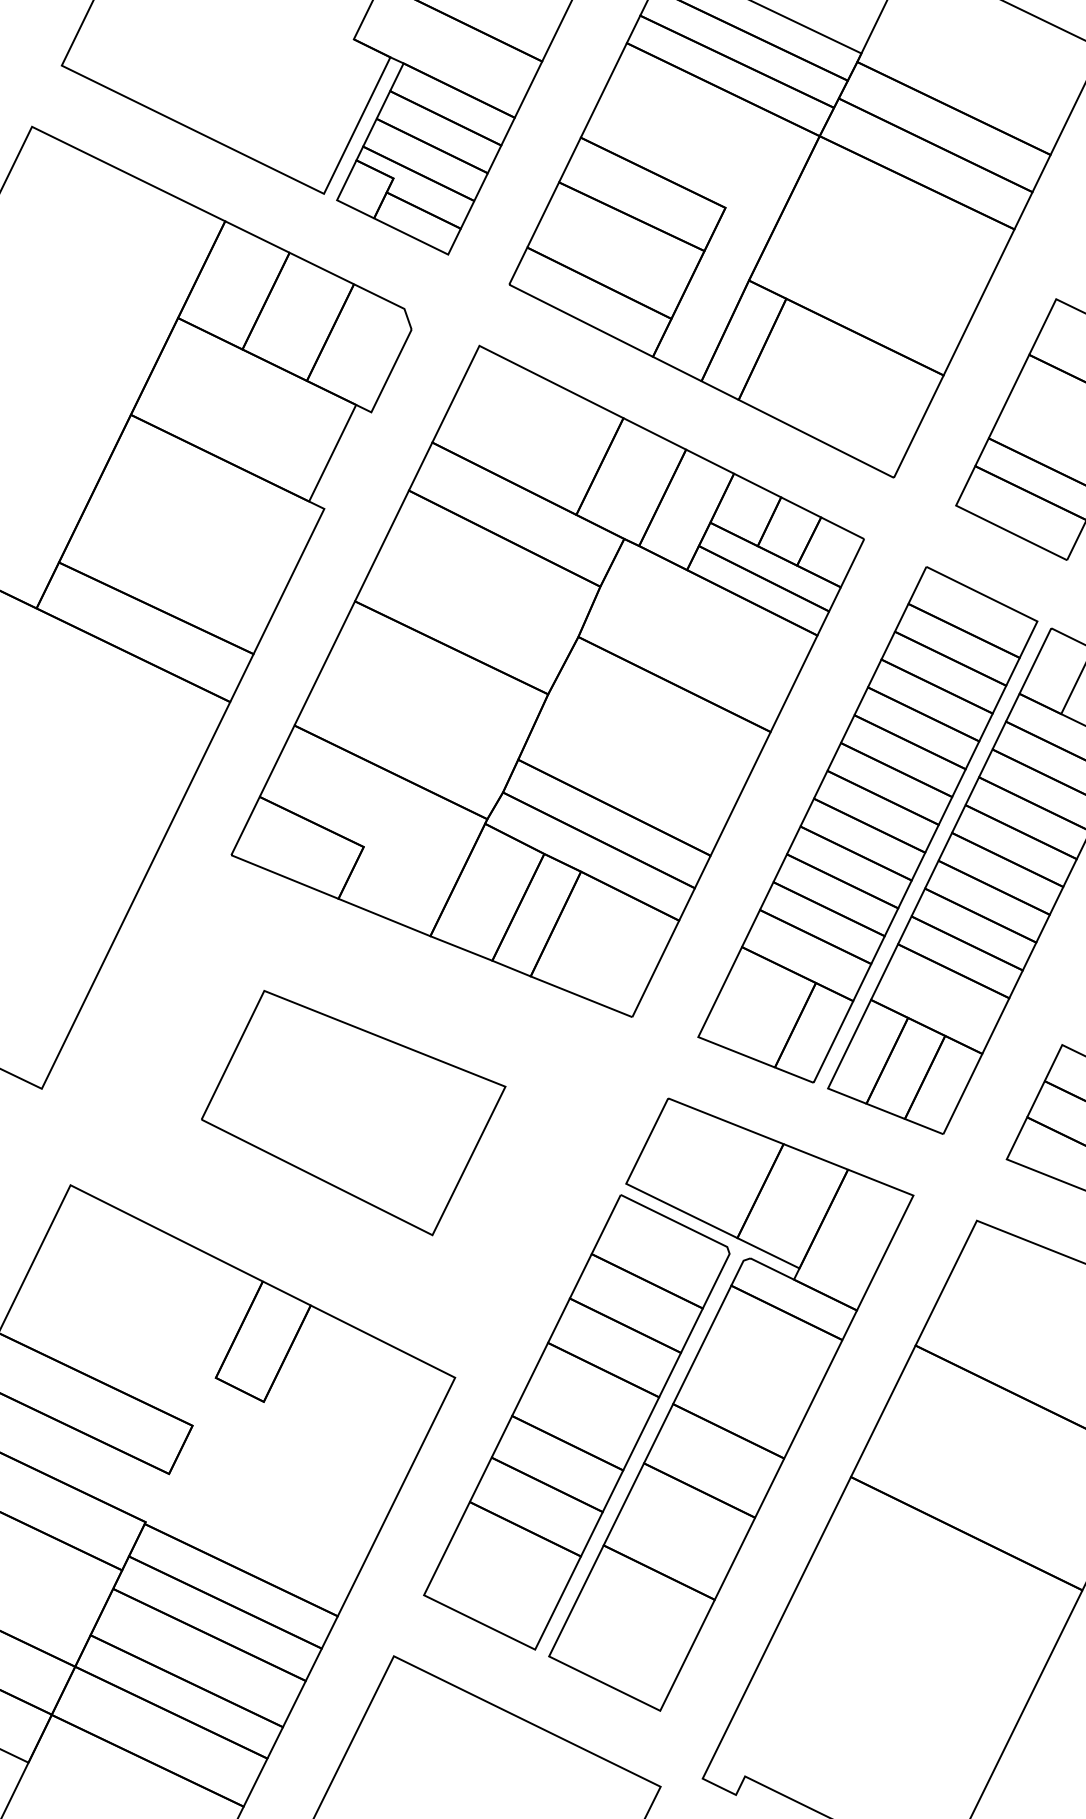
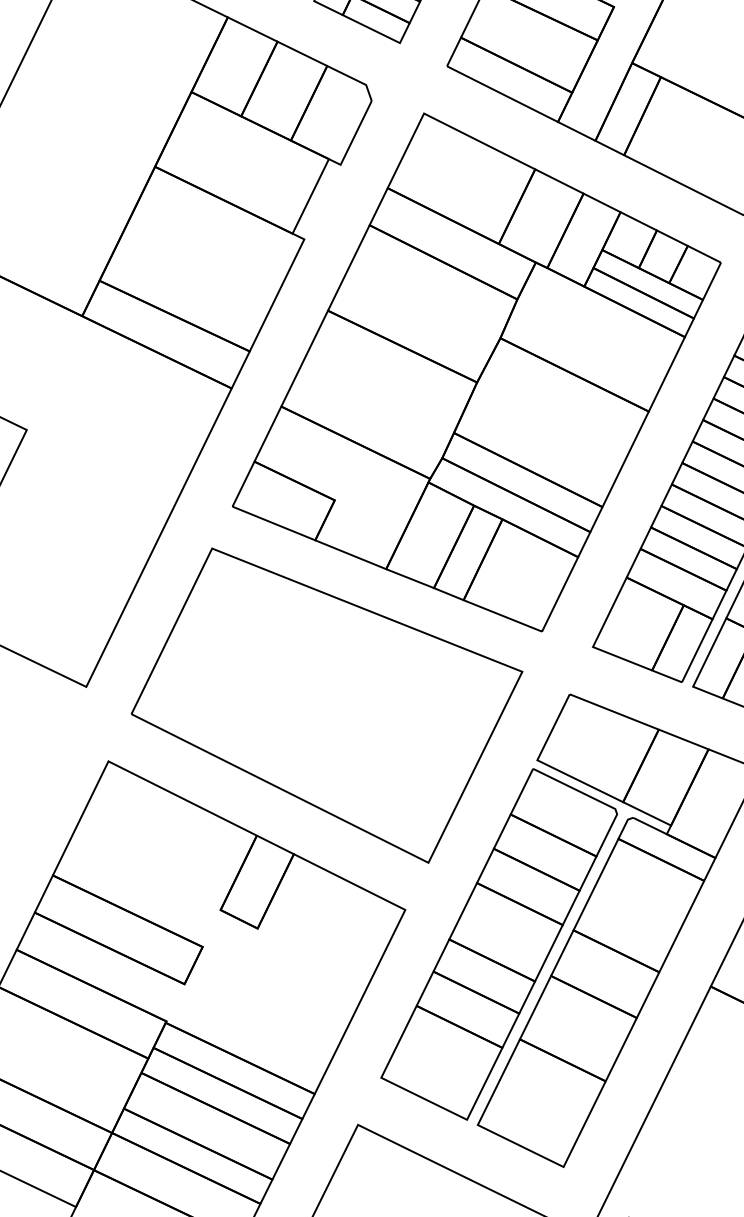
part: (353, 1112) -> (326, 705), size x1.67

